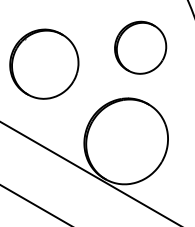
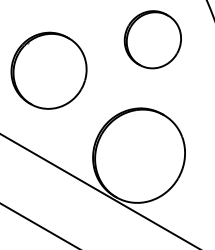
part: (140, 47) -> (152, 39), moved

